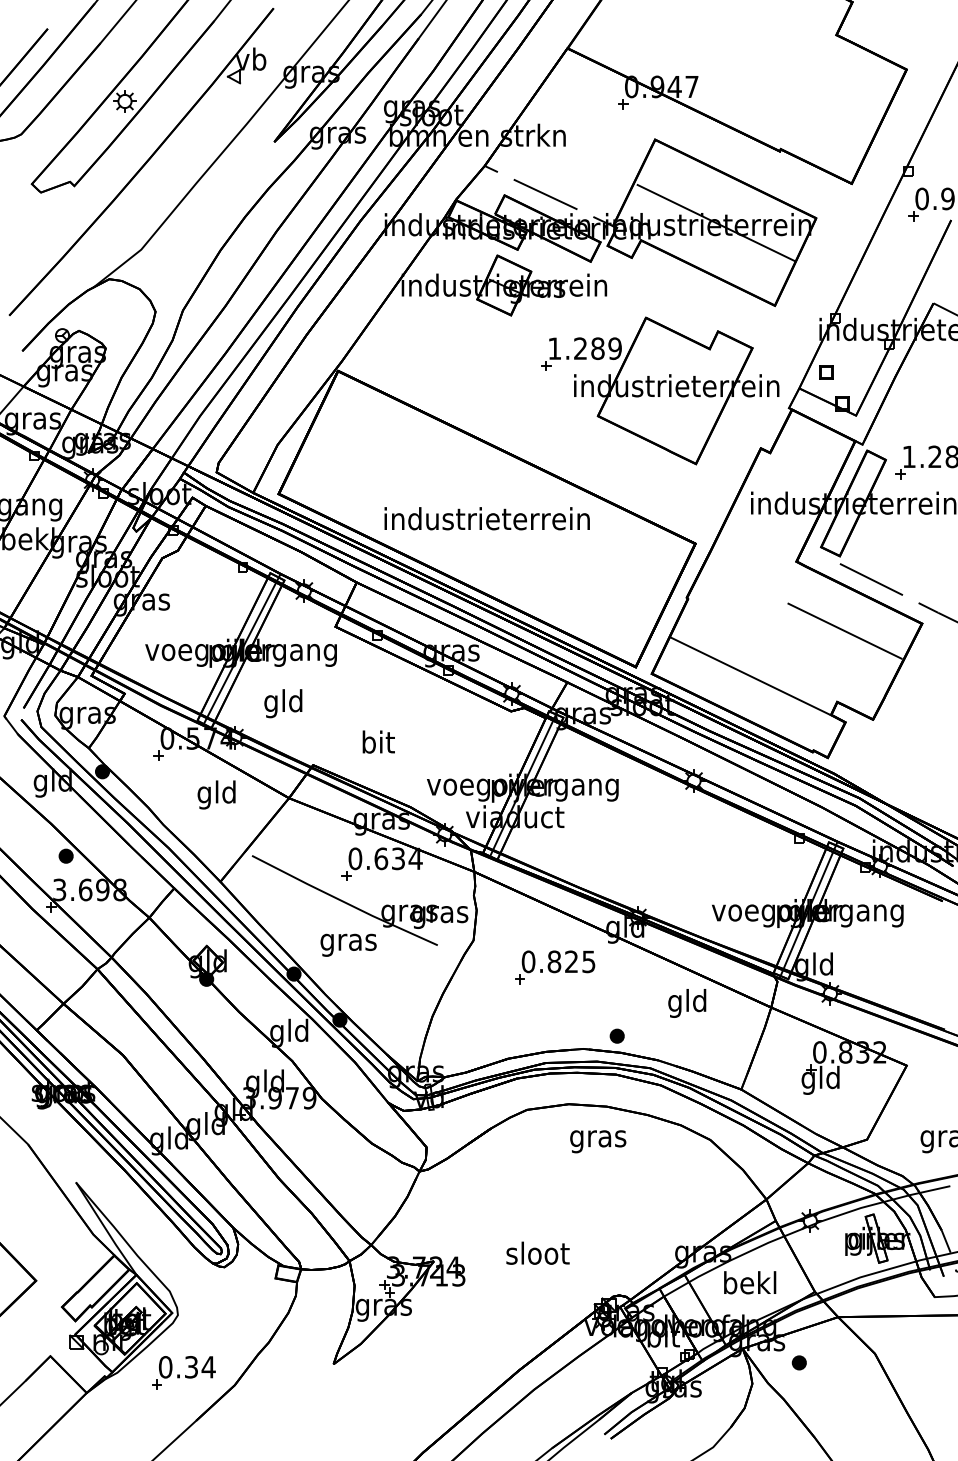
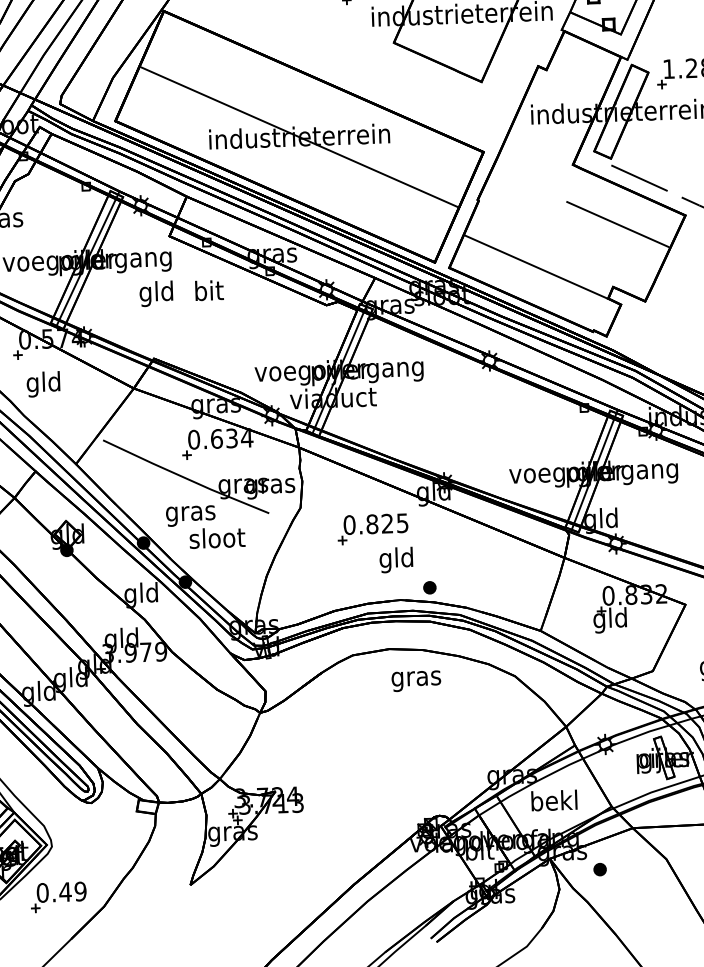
line: (486, 518) -> (298, 136), added
text: (283, 703) -> (156, 293), moved
text: (378, 741) -> (209, 290), moved
text: (216, 794) -> (43, 383), moved
text: (687, 1003) -> (396, 560), moved
text: (537, 1252) -> (216, 537), moved
text: (199, 1367) -> (72, 892), 0.34 -> 0.49

